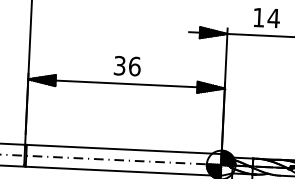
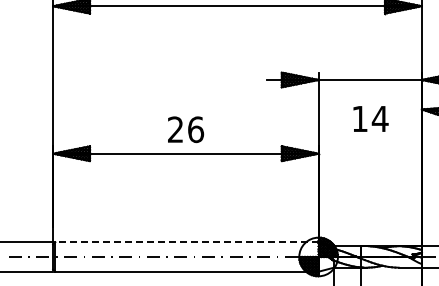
text: (266, 17) -> (370, 118), moved
text: (119, 65) -> (175, 129), 36 -> 26
line: (123, 149) -> (186, 242), solid -> dashed

